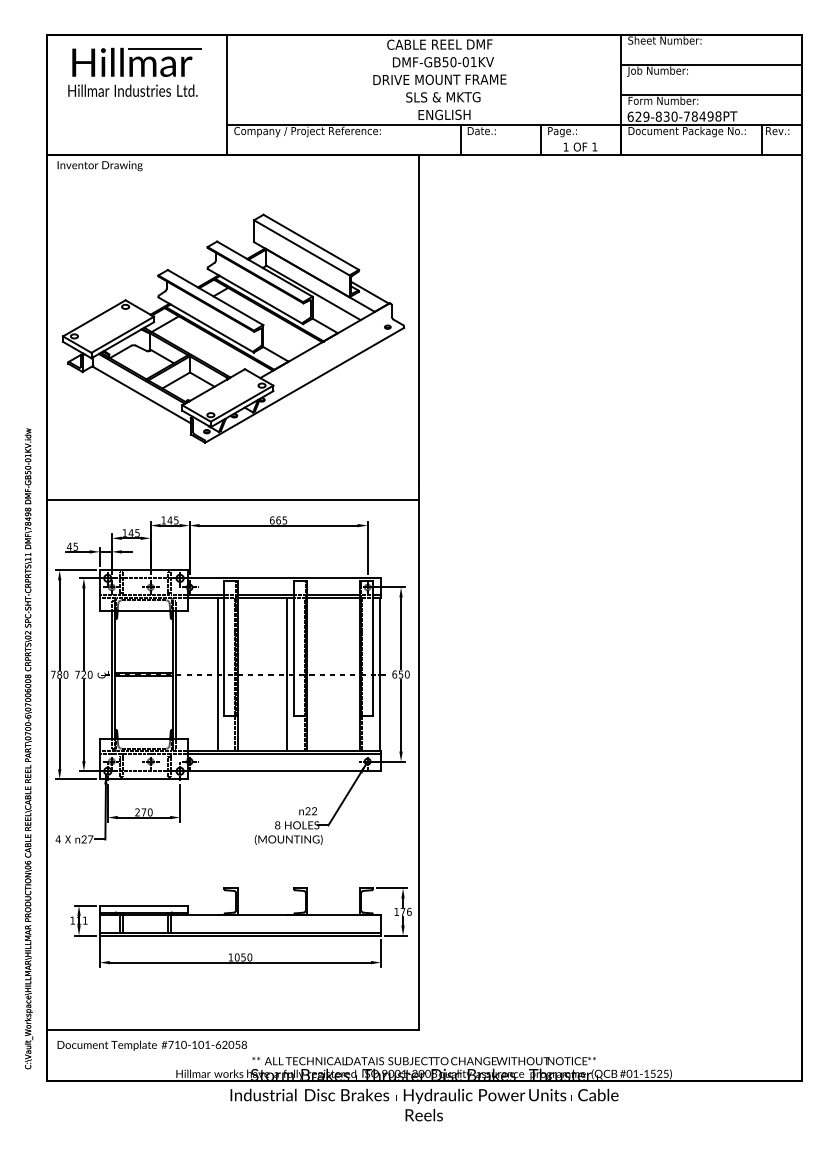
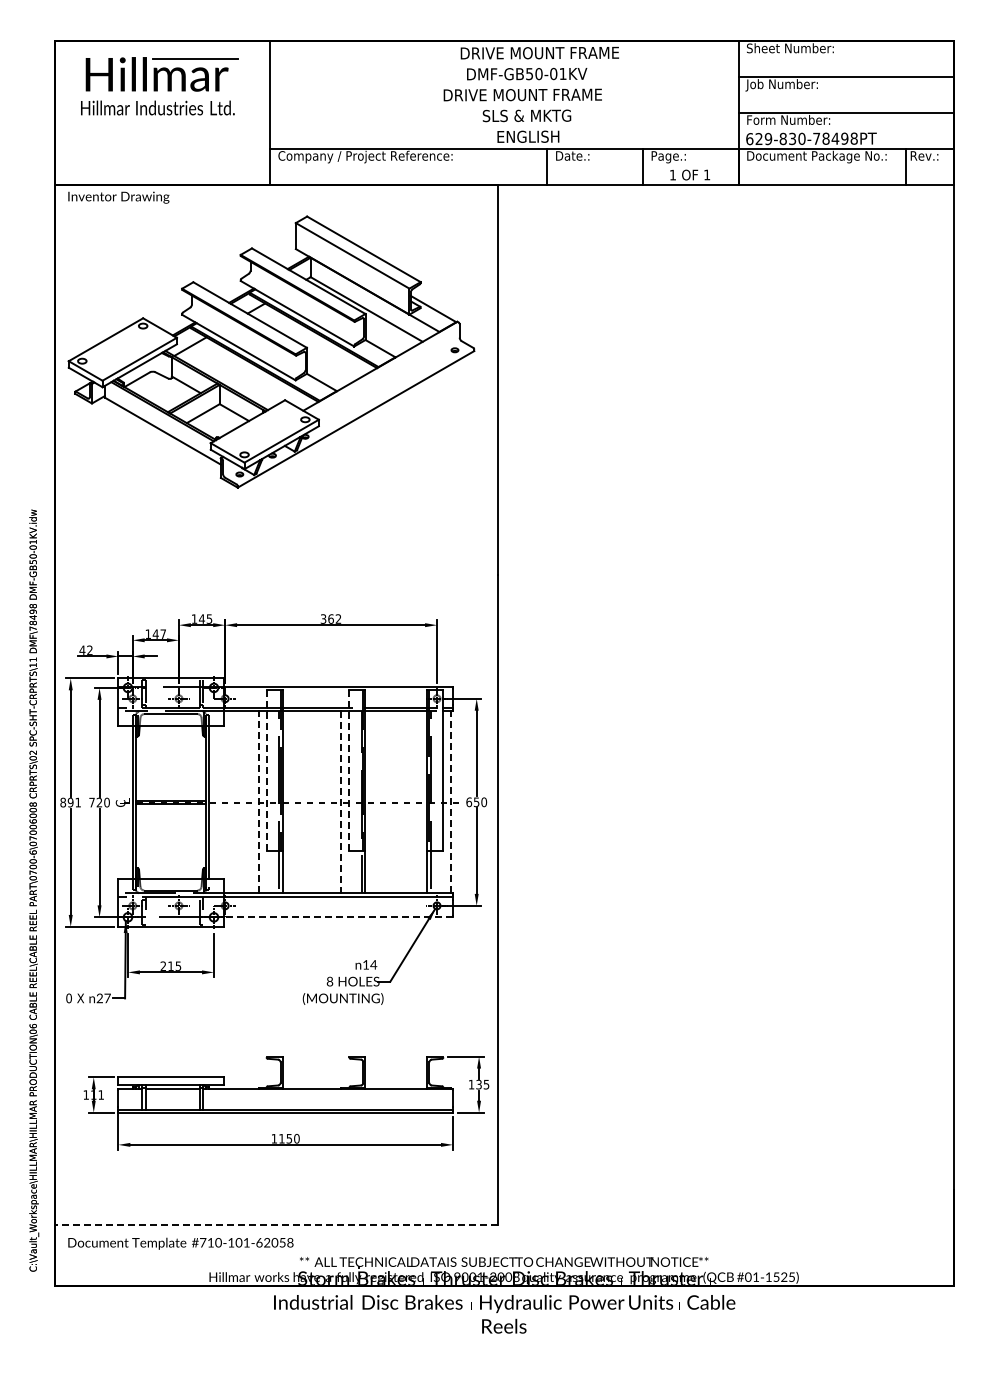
text: (453, 44) -> (539, 52), CABLE REEL DMF -> DRIVE MOUNT FRAME
part: (233, 328) -> (271, 351), moved
line: (232, 499) -> (276, 594), removed
text: (278, 519) -> (330, 618), 665 -> 362
text: (136, 532) -> (162, 633), 145 -> 147
text: (75, 546) -> (89, 649), 45 -> 42
line: (224, 647) -> (266, 770), solid -> dashed
line: (294, 647) -> (349, 770), solid -> dashed
line: (217, 673) -> (258, 801), solid -> dashed
line: (379, 673) -> (451, 801), solid -> dashed
text: (59, 674) -> (70, 802), 780 -> 891
line: (287, 674) -> (341, 802), solid -> dashed
line: (284, 771) -> (338, 917), solid -> dashed
text: (310, 810) -> (369, 964), 22 -> 14
text: (146, 811) -> (174, 965), 270 -> 215
text: (58, 839) -> (69, 998), 4 -> 0
text: (405, 911) -> (482, 1084), 176 -> 135
text: (236, 957) -> (281, 1138), 1050 -> 1150
line: (232, 1029) -> (276, 1224), solid -> dashed

